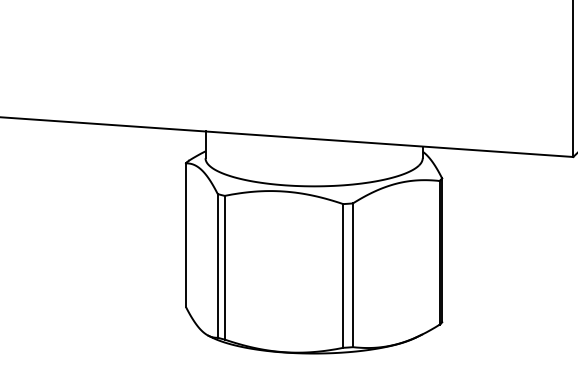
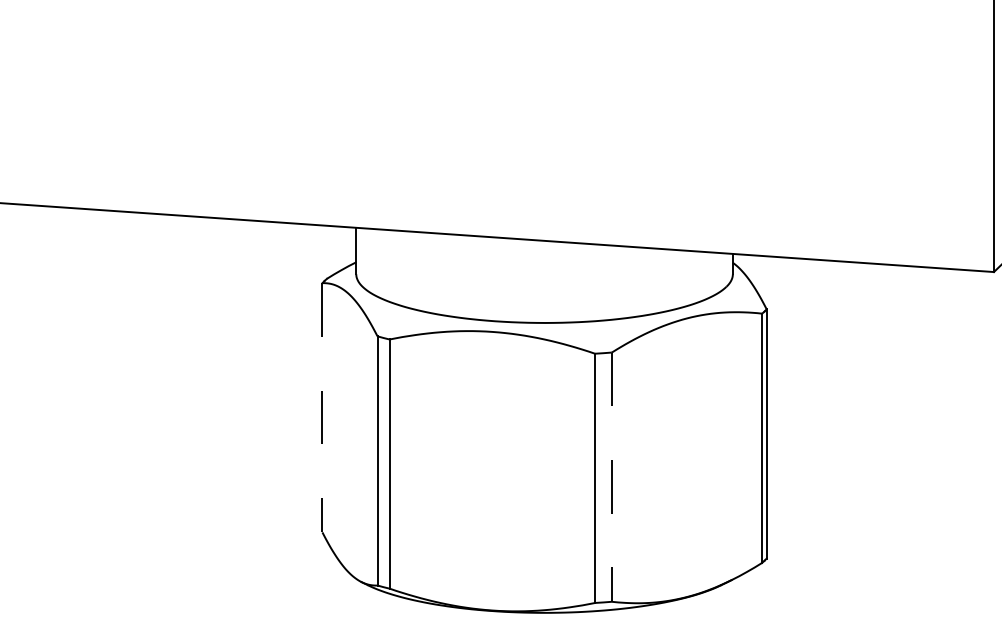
line: (186, 235) -> (323, 408), solid -> dashed
line: (352, 275) -> (611, 477), solid -> dashed

